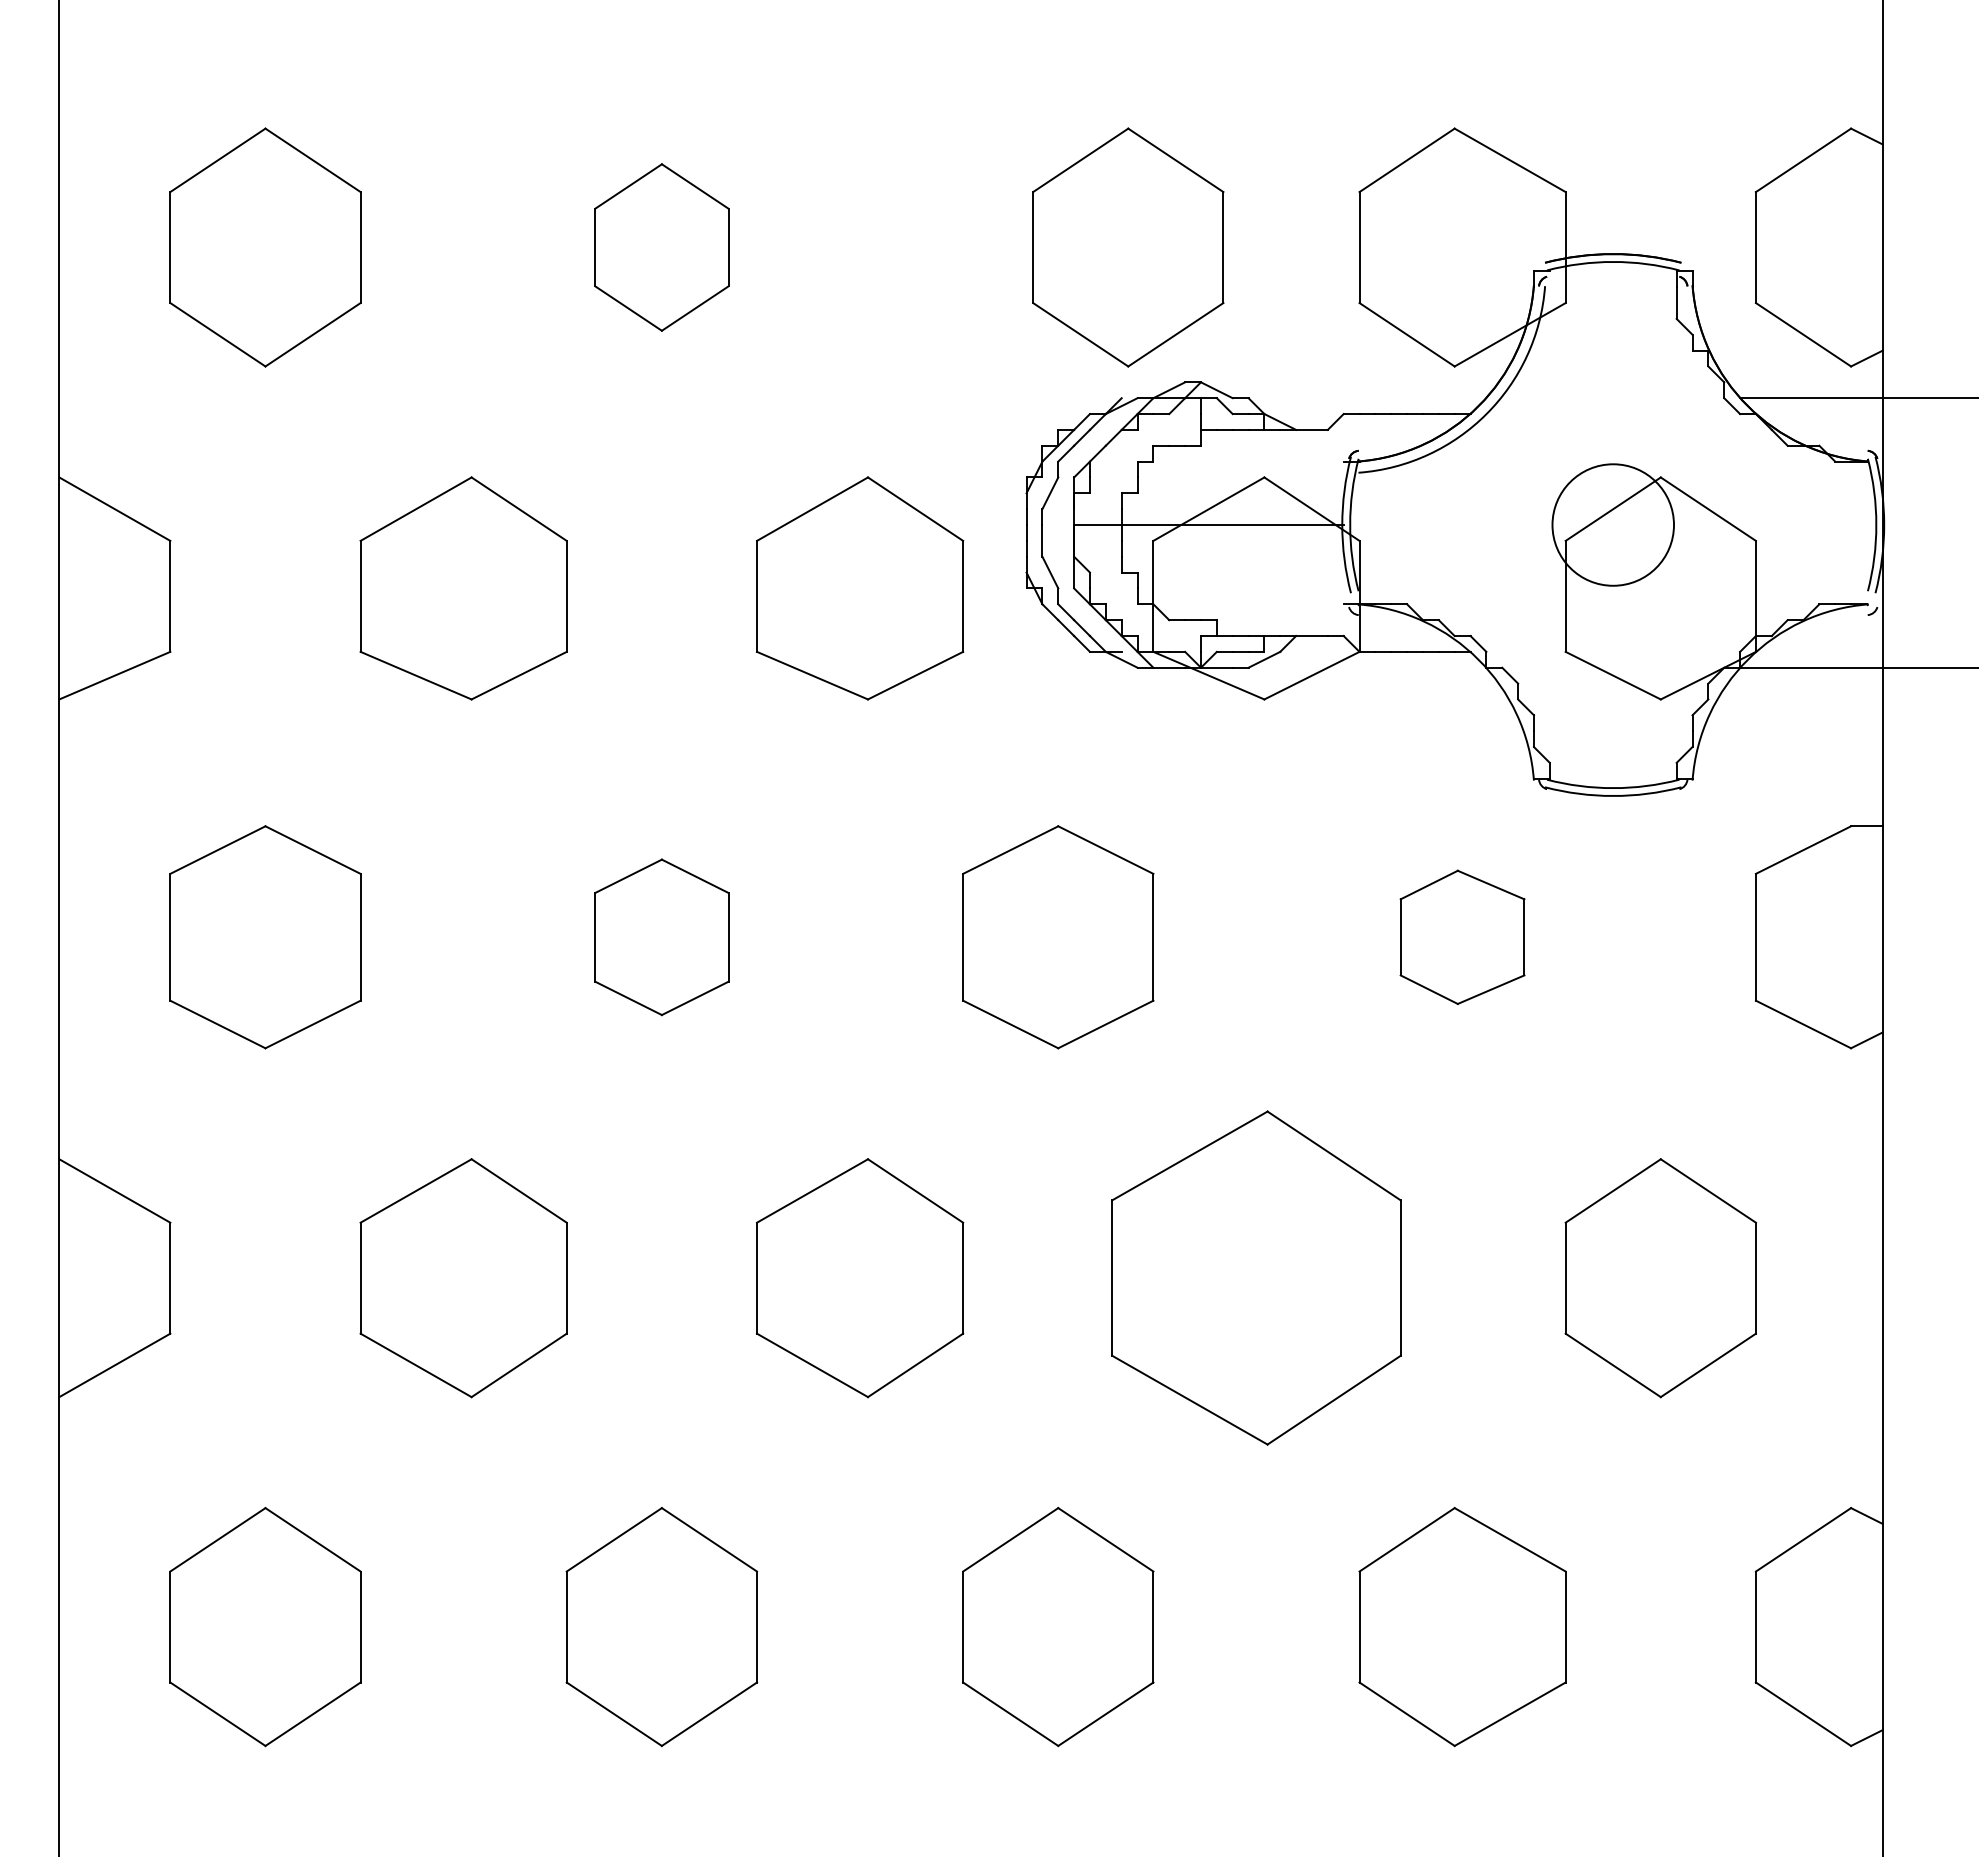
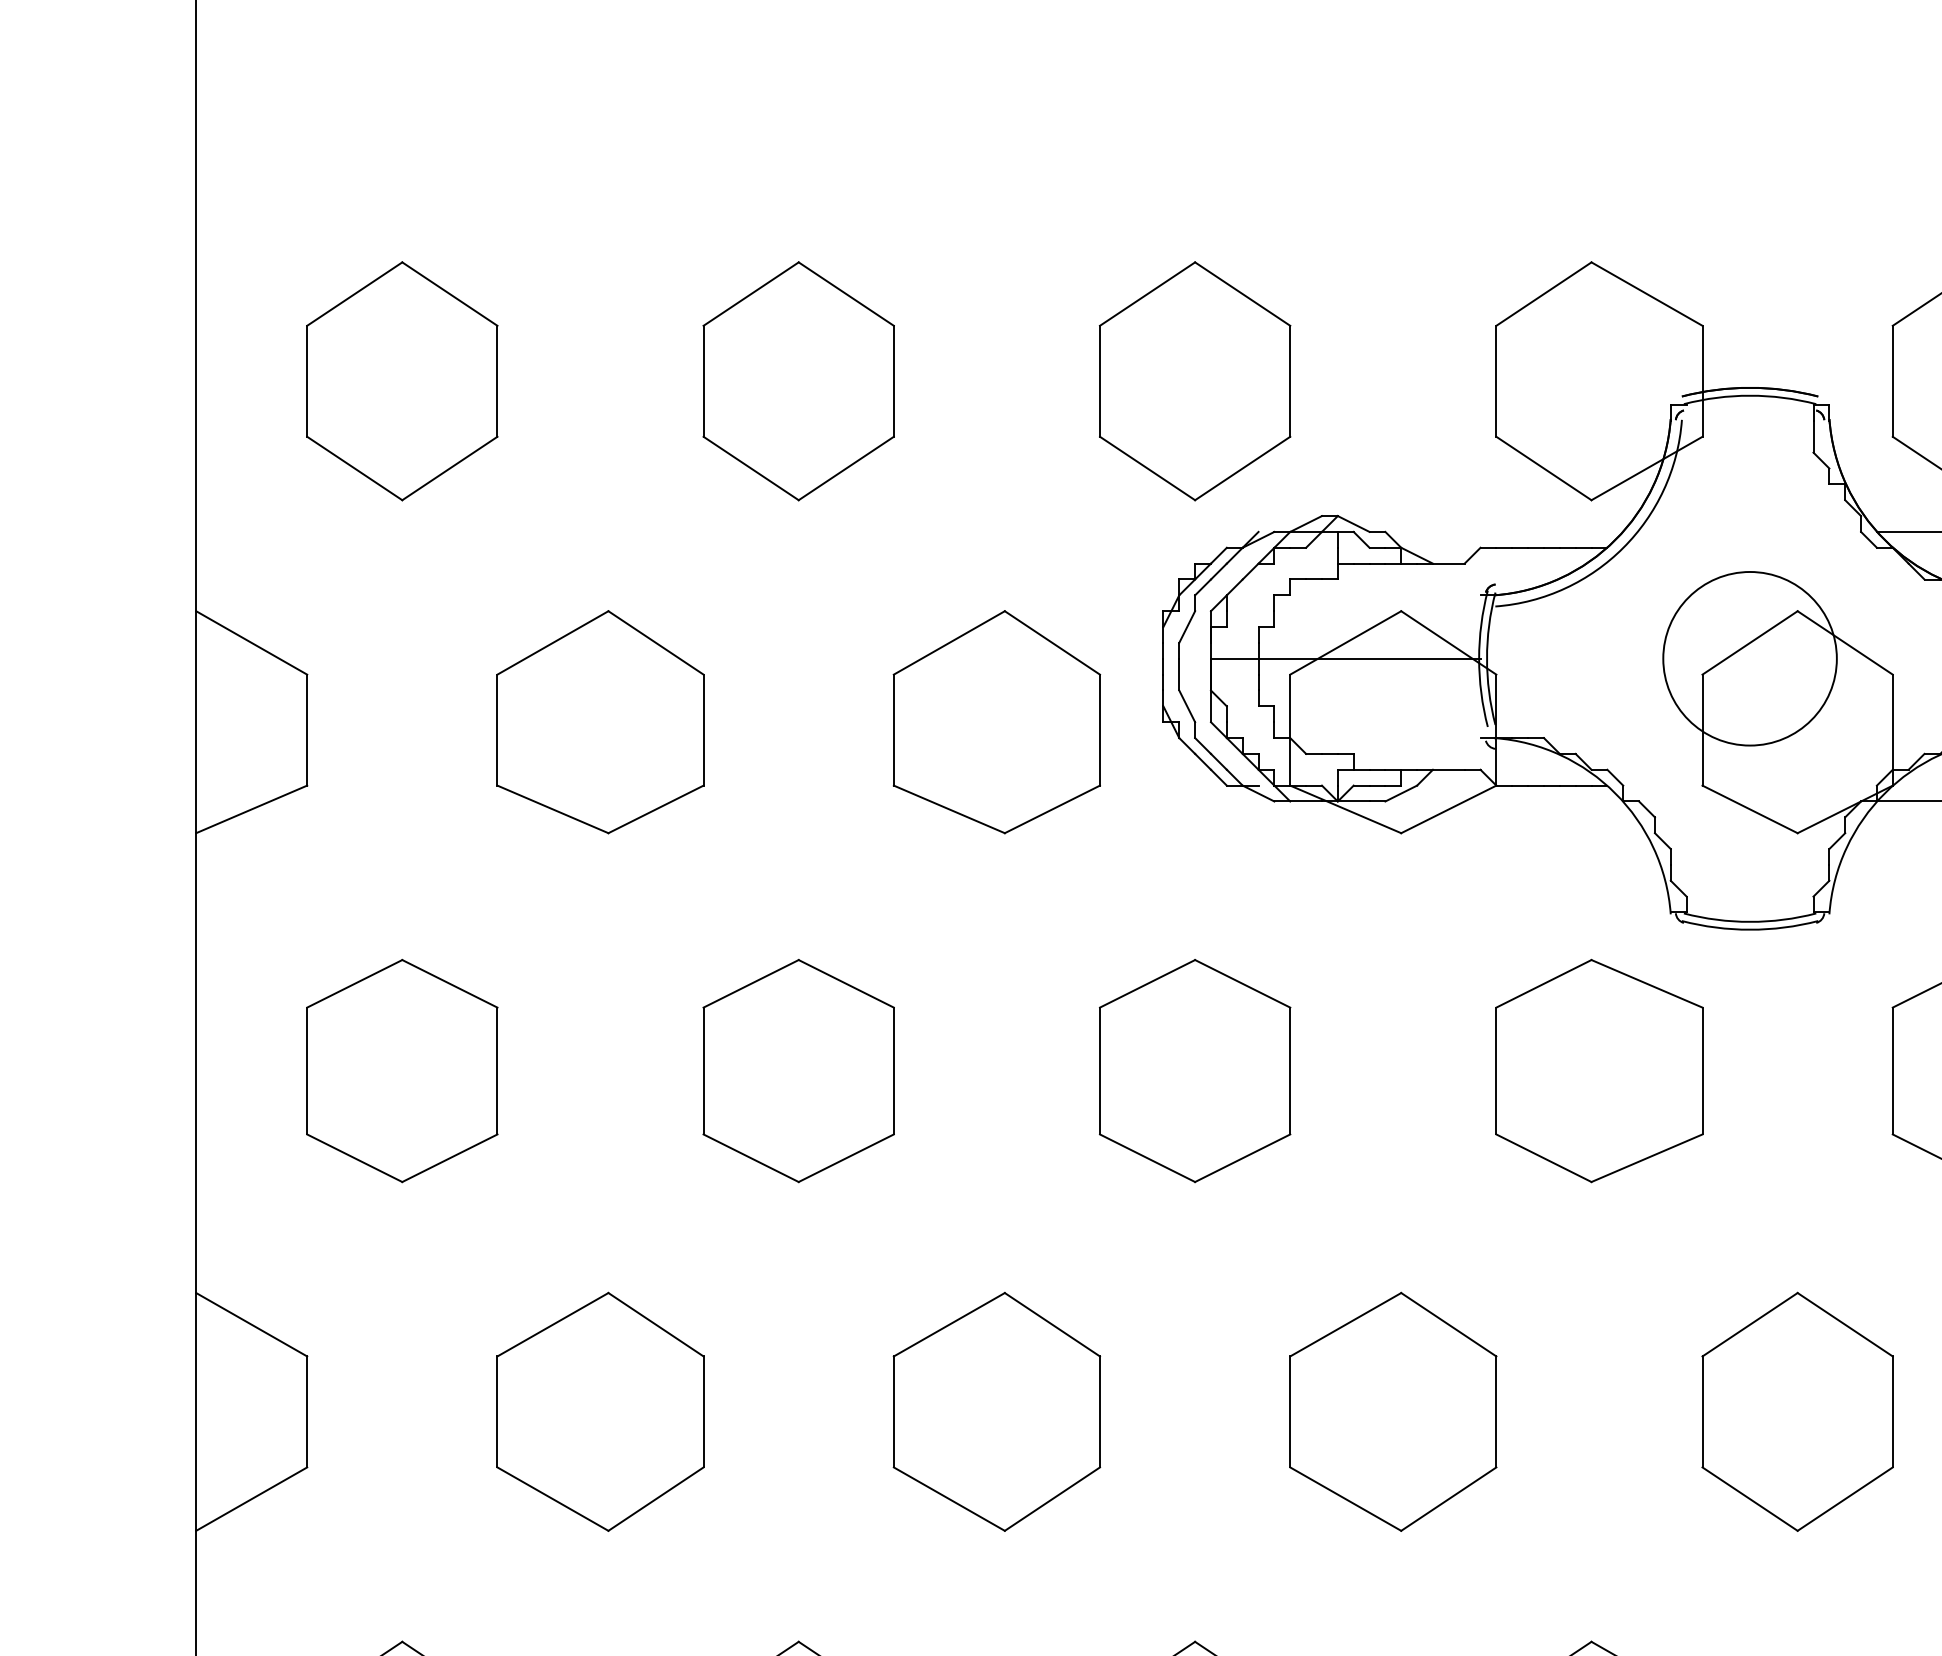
part: (661, 247) -> (798, 381), size x1.43
part: (1128, 247) -> (1195, 381), moved
circle: (1613, 524) -> (1750, 658), size x1.43
part: (661, 937) -> (798, 1071), size x1.43
part: (1462, 937) -> (1599, 1071), size x1.67
part: (1256, 1278) -> (1393, 1412), size x0.71

